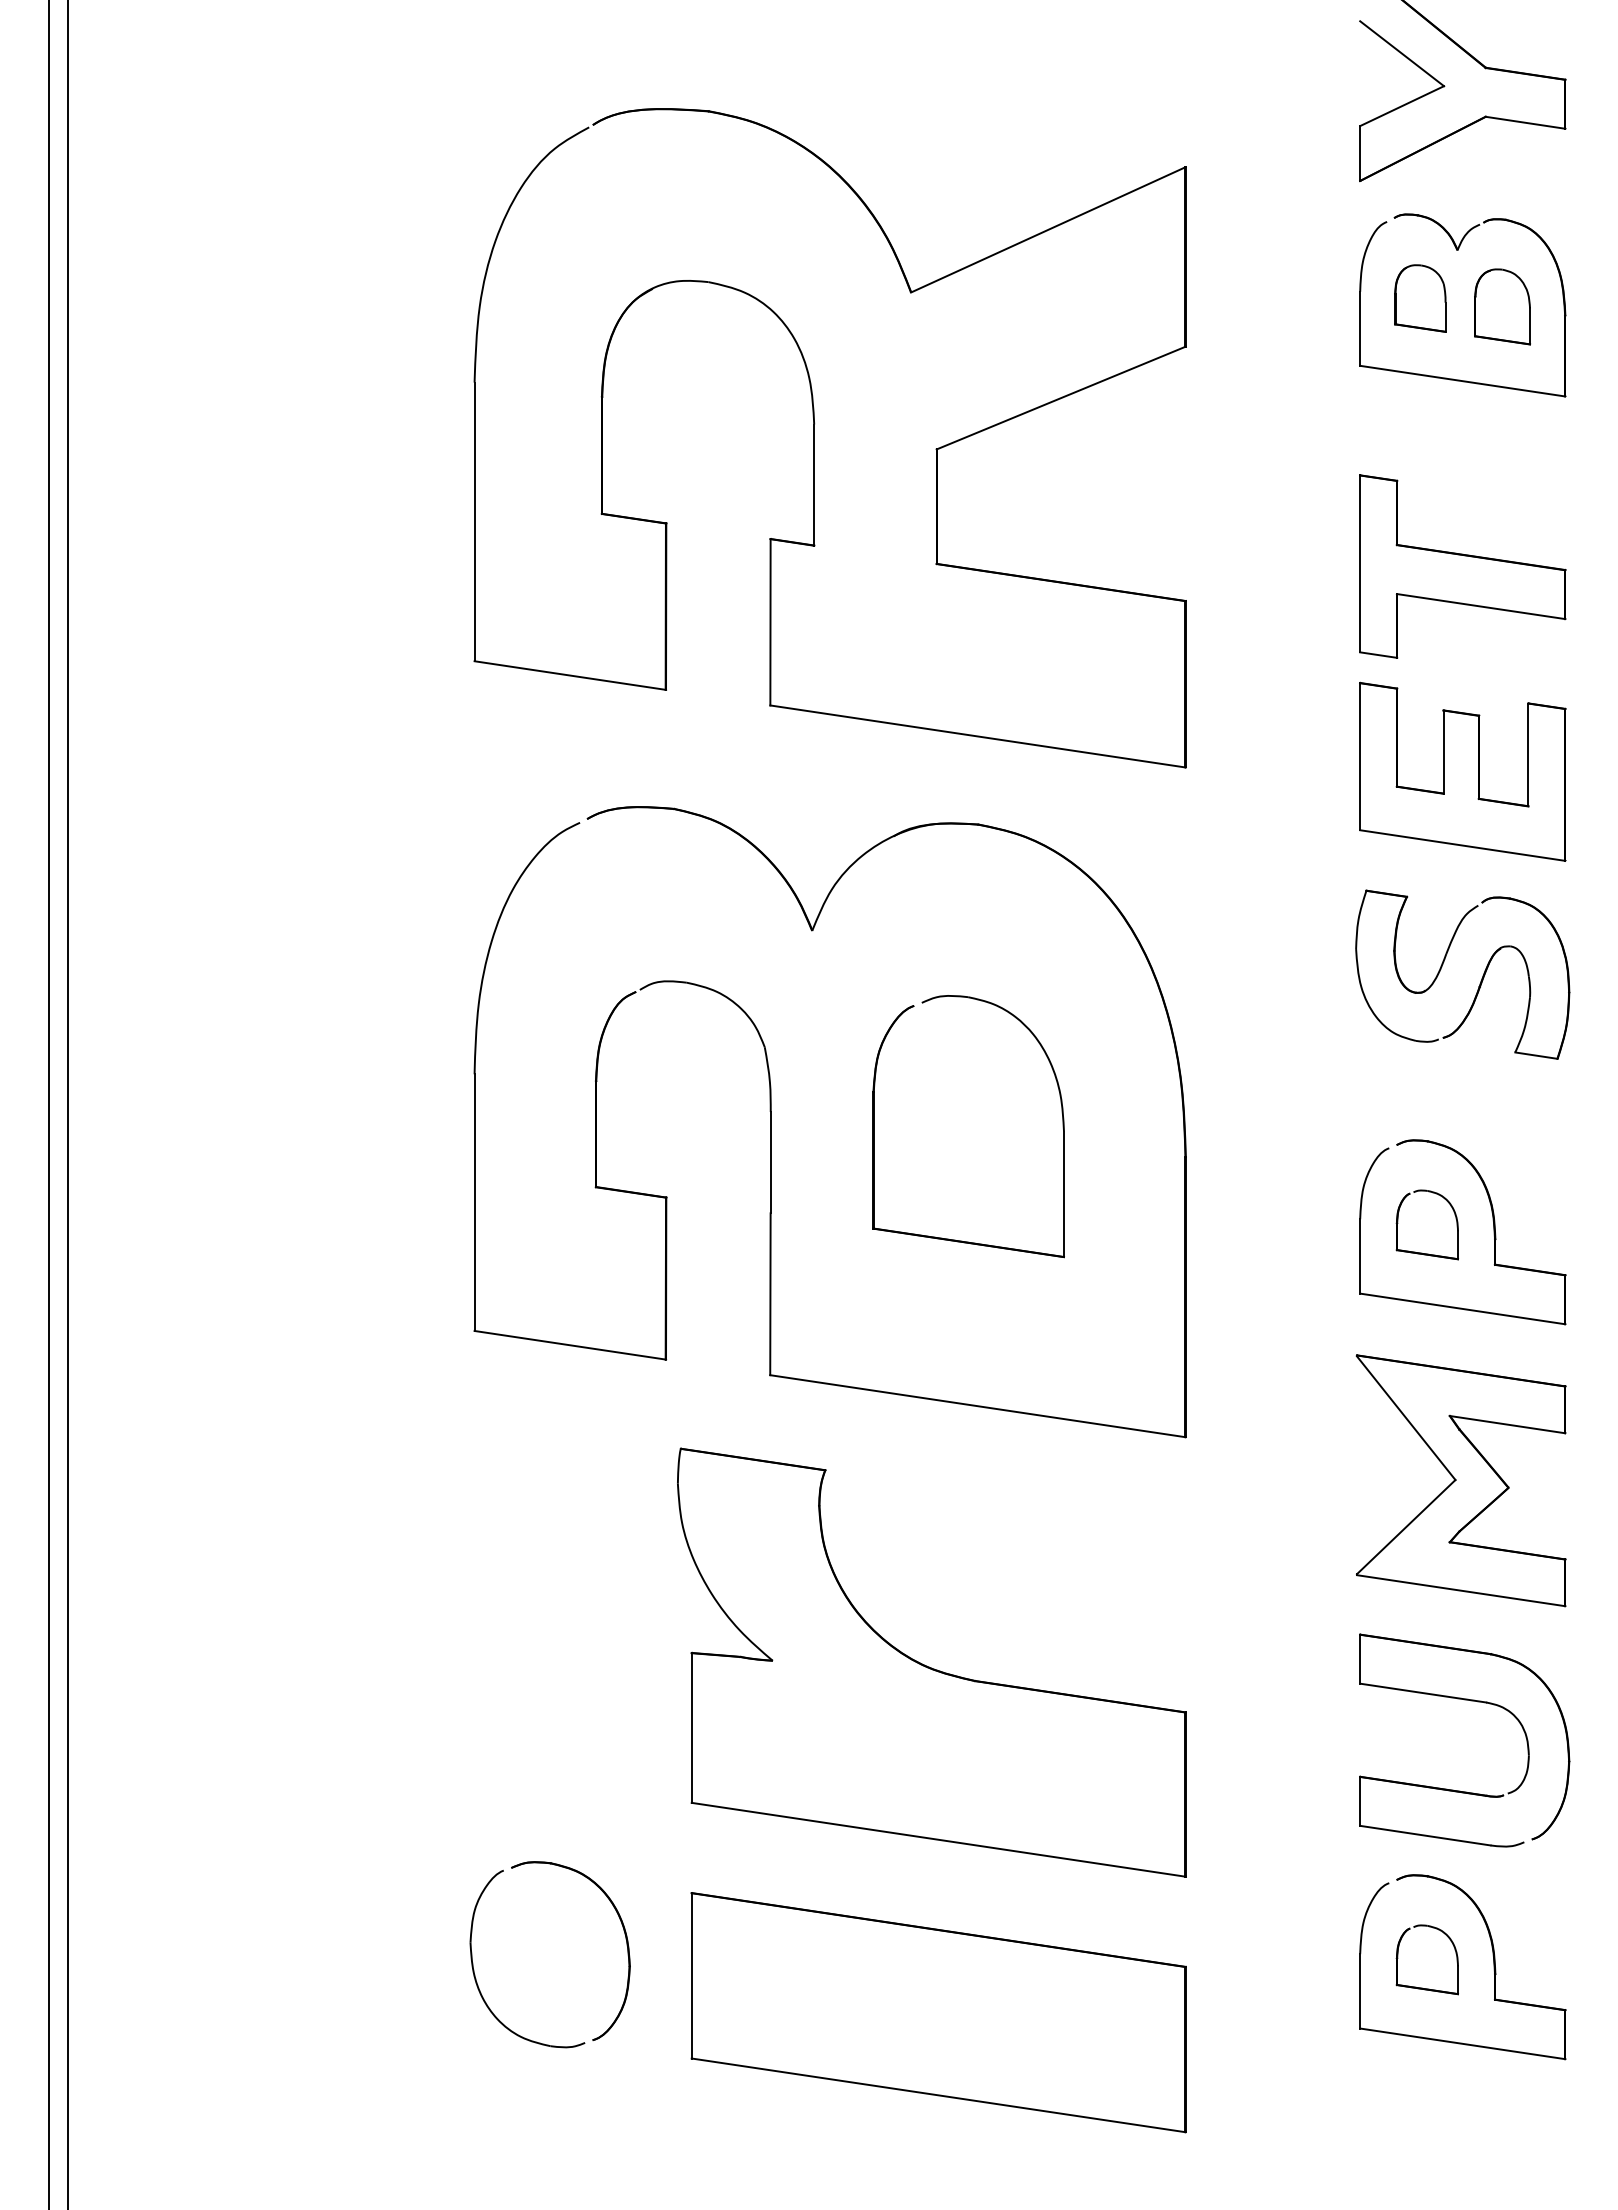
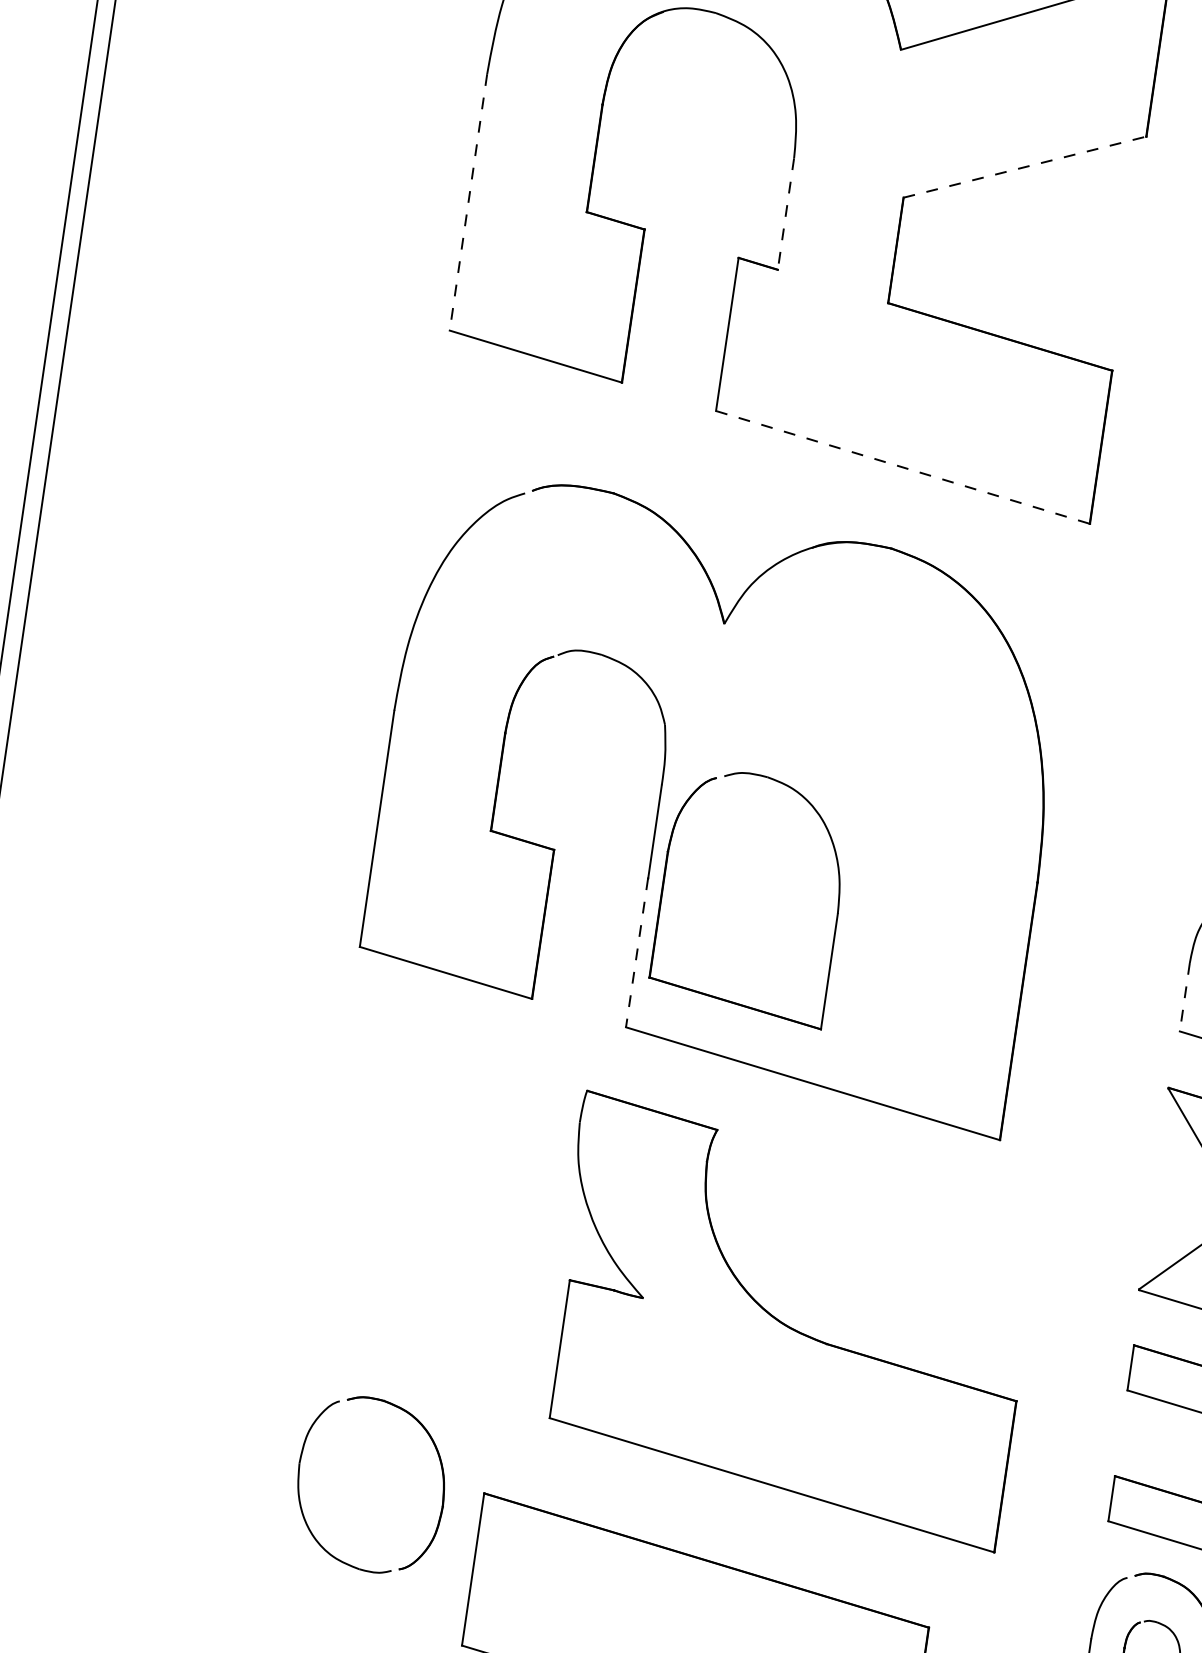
line: (1061, 398) -> (1025, 167), solid -> dashed
line: (814, 485) -> (786, 214), solid -> dashed
line: (474, 522) -> (468, 202), solid -> dashed
line: (977, 736) -> (902, 467), solid -> dashed
part: (1061, 1113) -> (837, 896), moved
line: (1360, 1256) -> (1185, 997), solid -> dashed
line: (770, 1294) -> (637, 953), solid -> dashed
part: (931, 1662) -> (789, 1321), moved
part: (474, 1969) -> (299, 1488), moved

